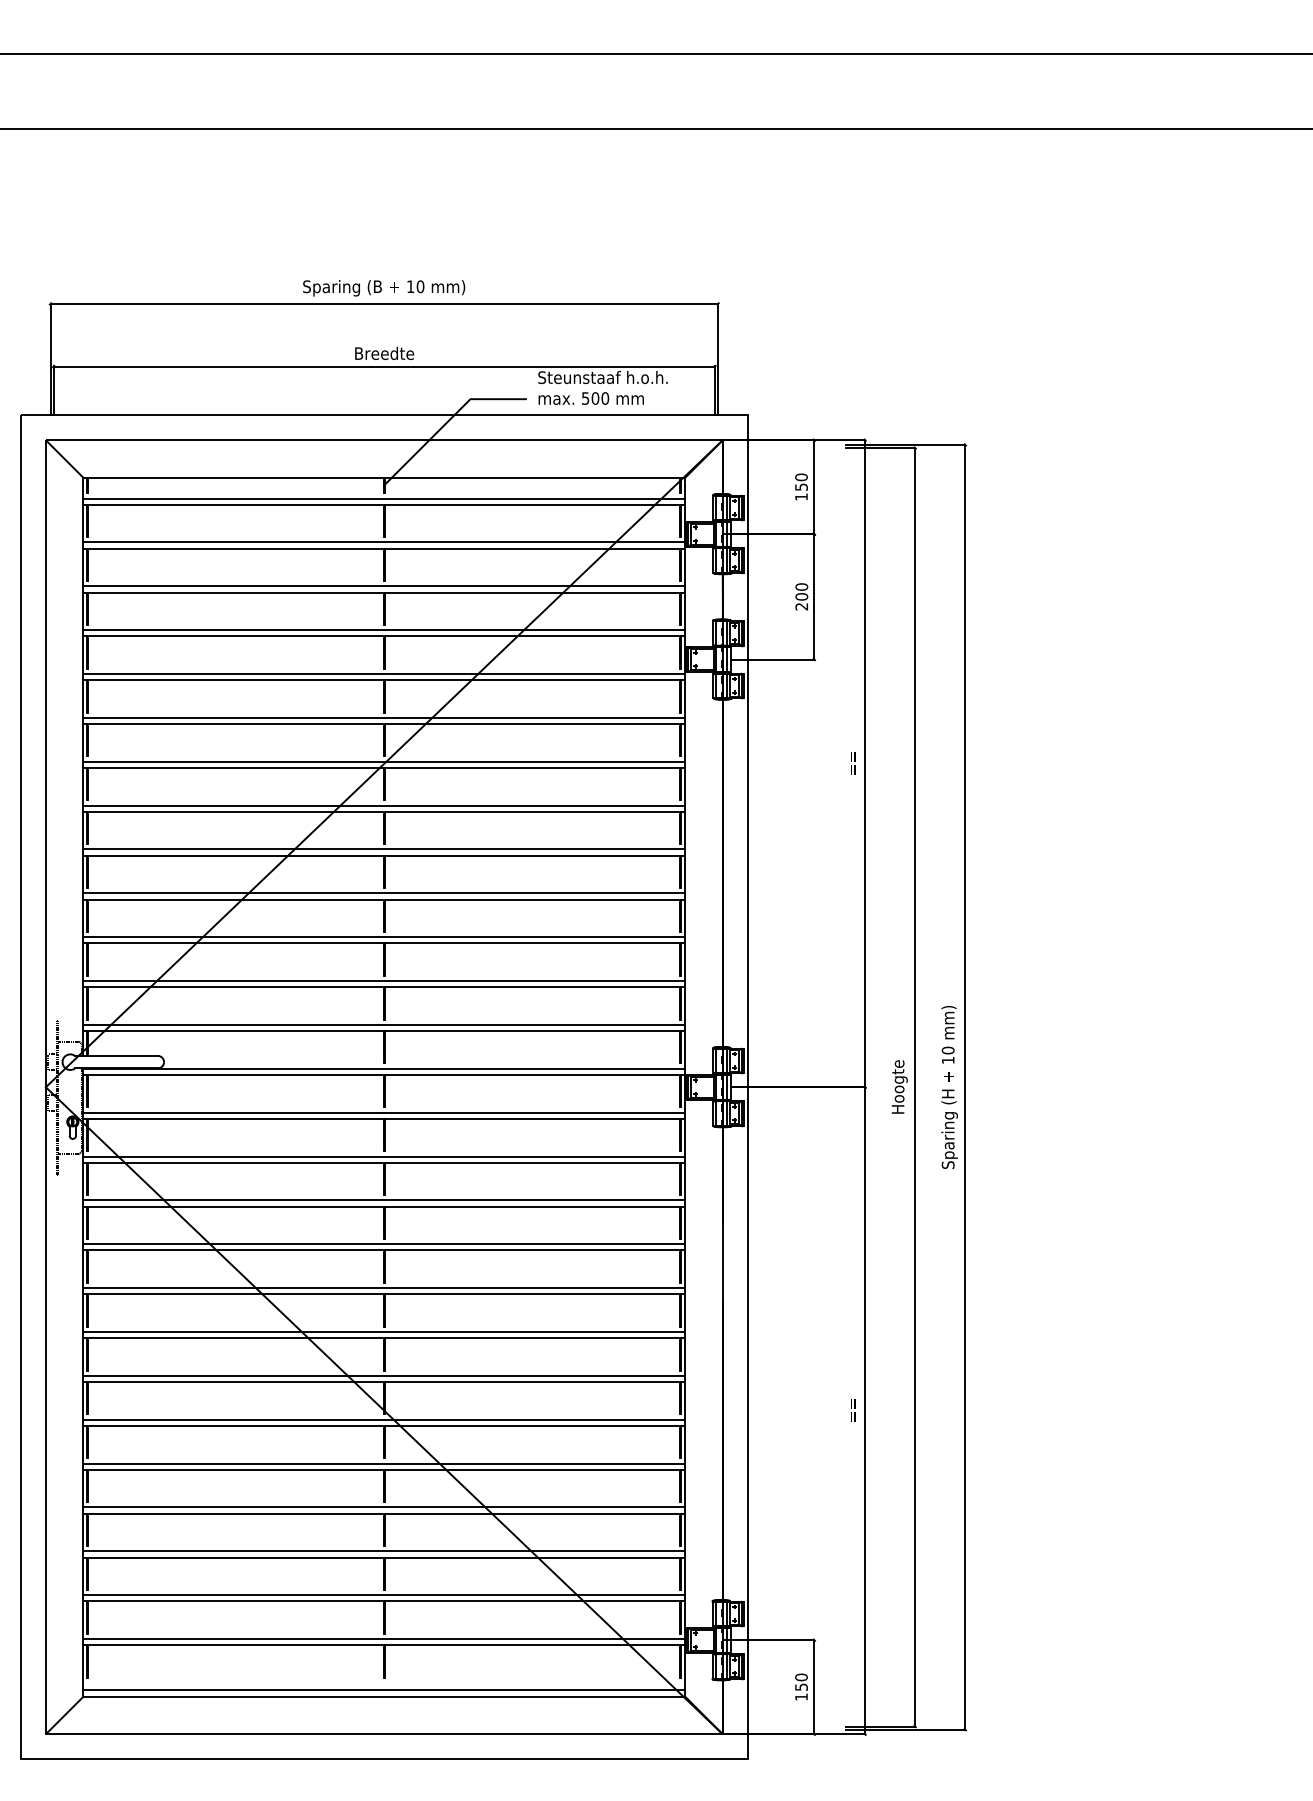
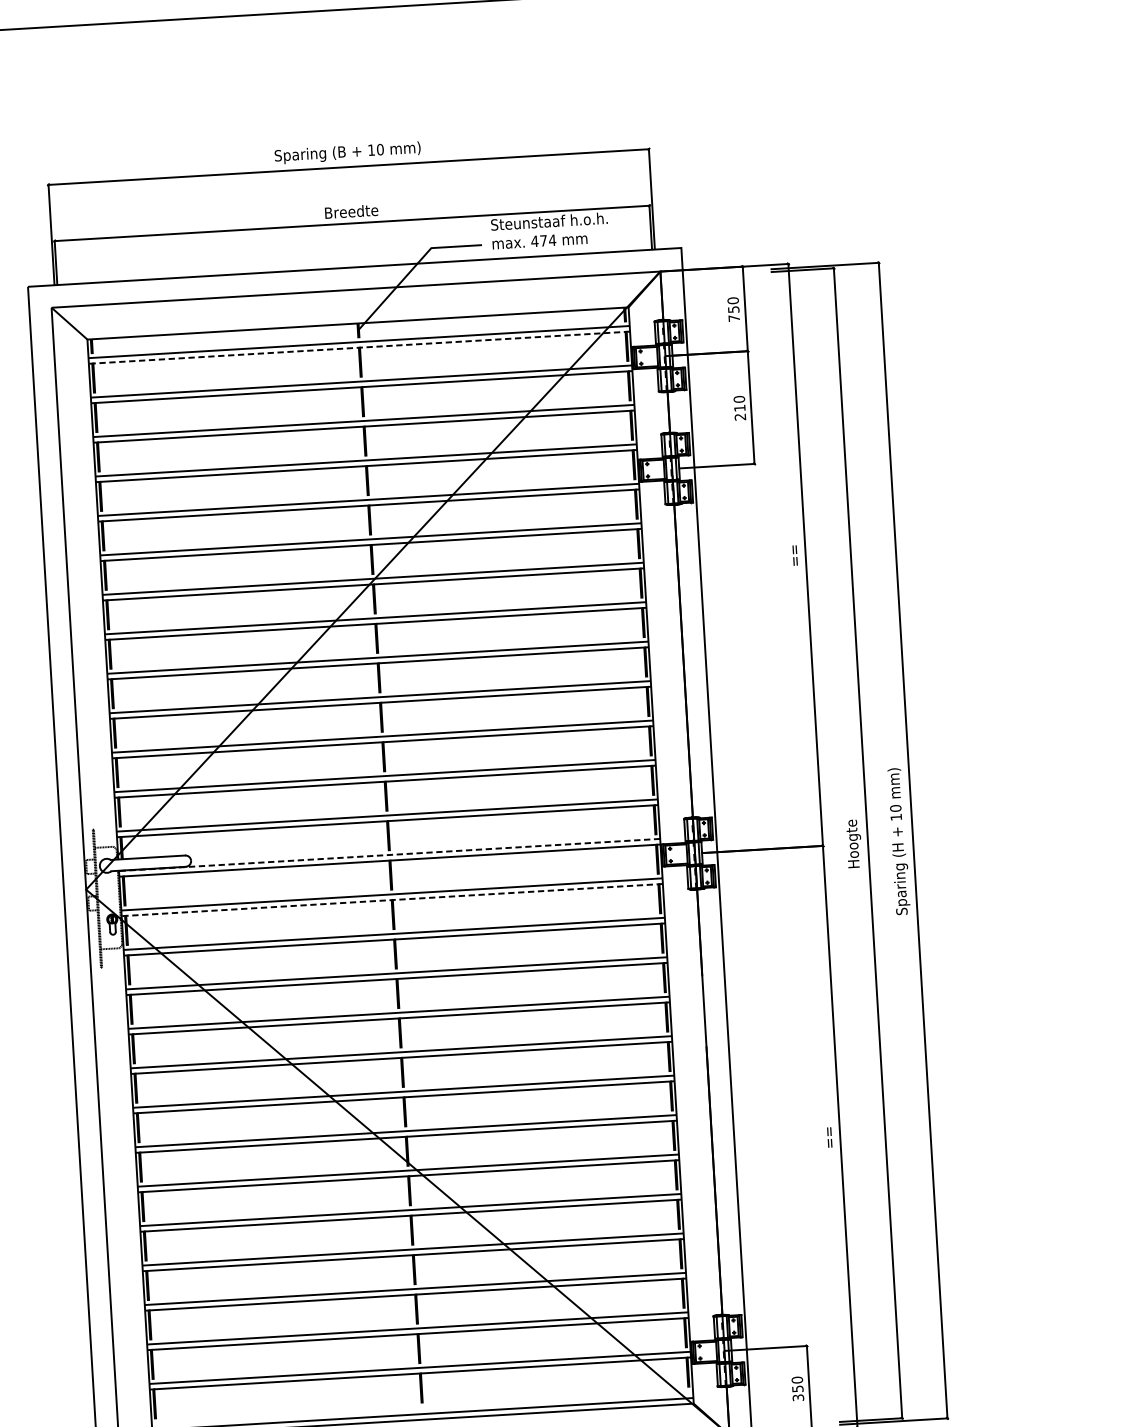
text: (595, 398) -> (543, 240), 500 -> 474
text: (801, 496) -> (734, 317), 150 -> 750
line: (384, 504) -> (359, 347), solid -> dashed
text: (801, 596) -> (739, 407), 200 -> 210
line: (384, 1068) -> (389, 854), solid -> dashed
line: (384, 1118) -> (392, 899), solid -> dashed
text: (801, 1696) -> (798, 1397), 150 -> 350

